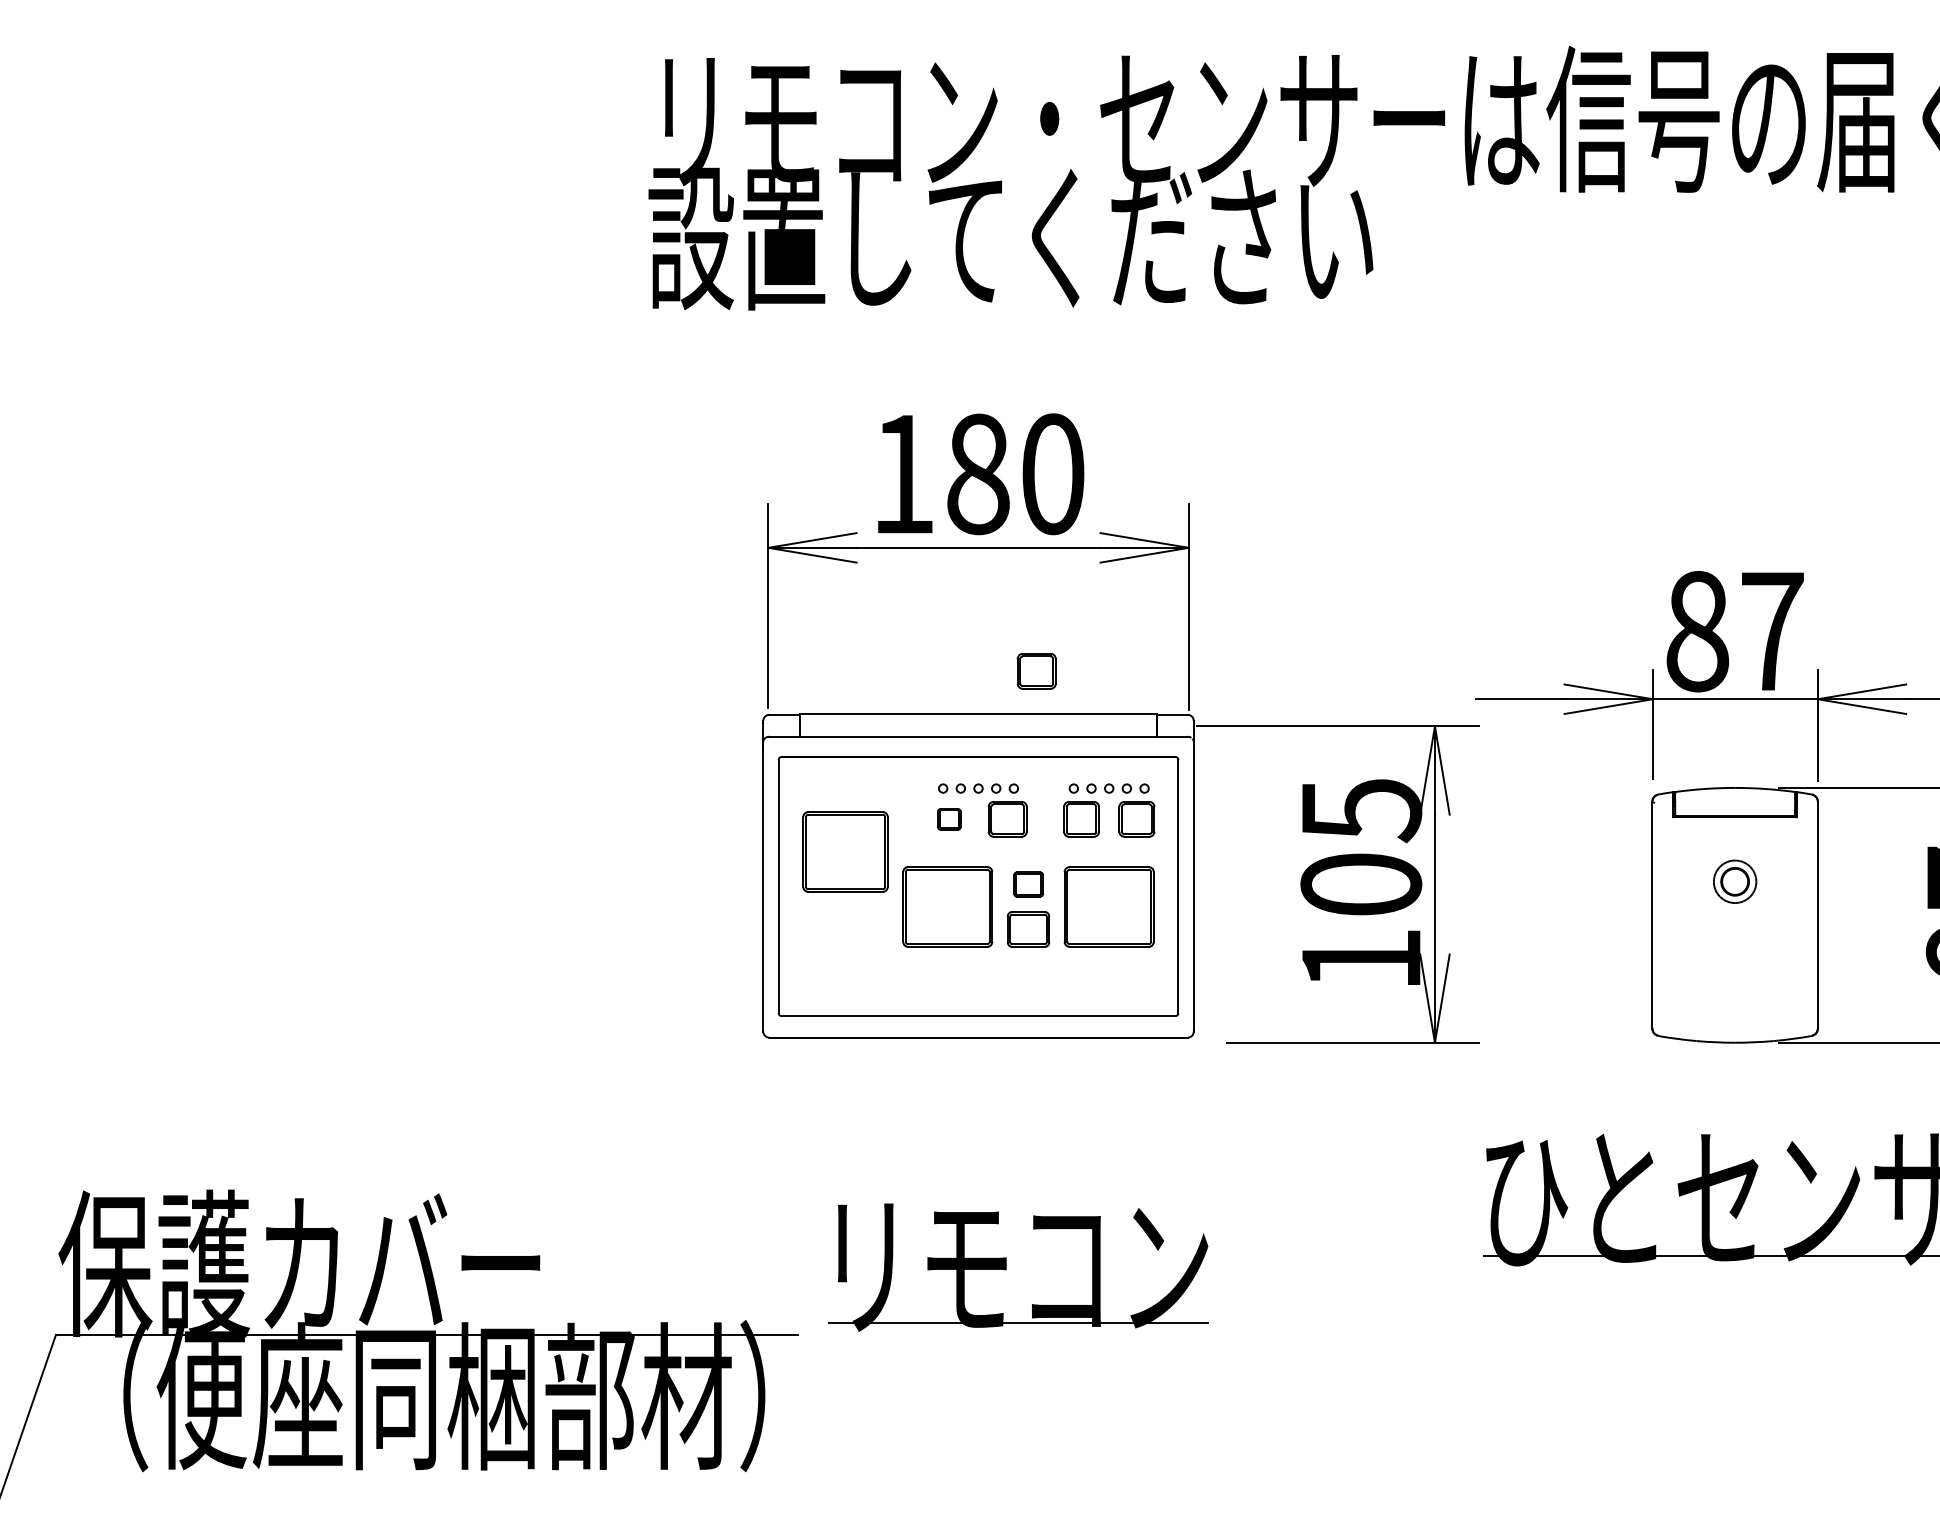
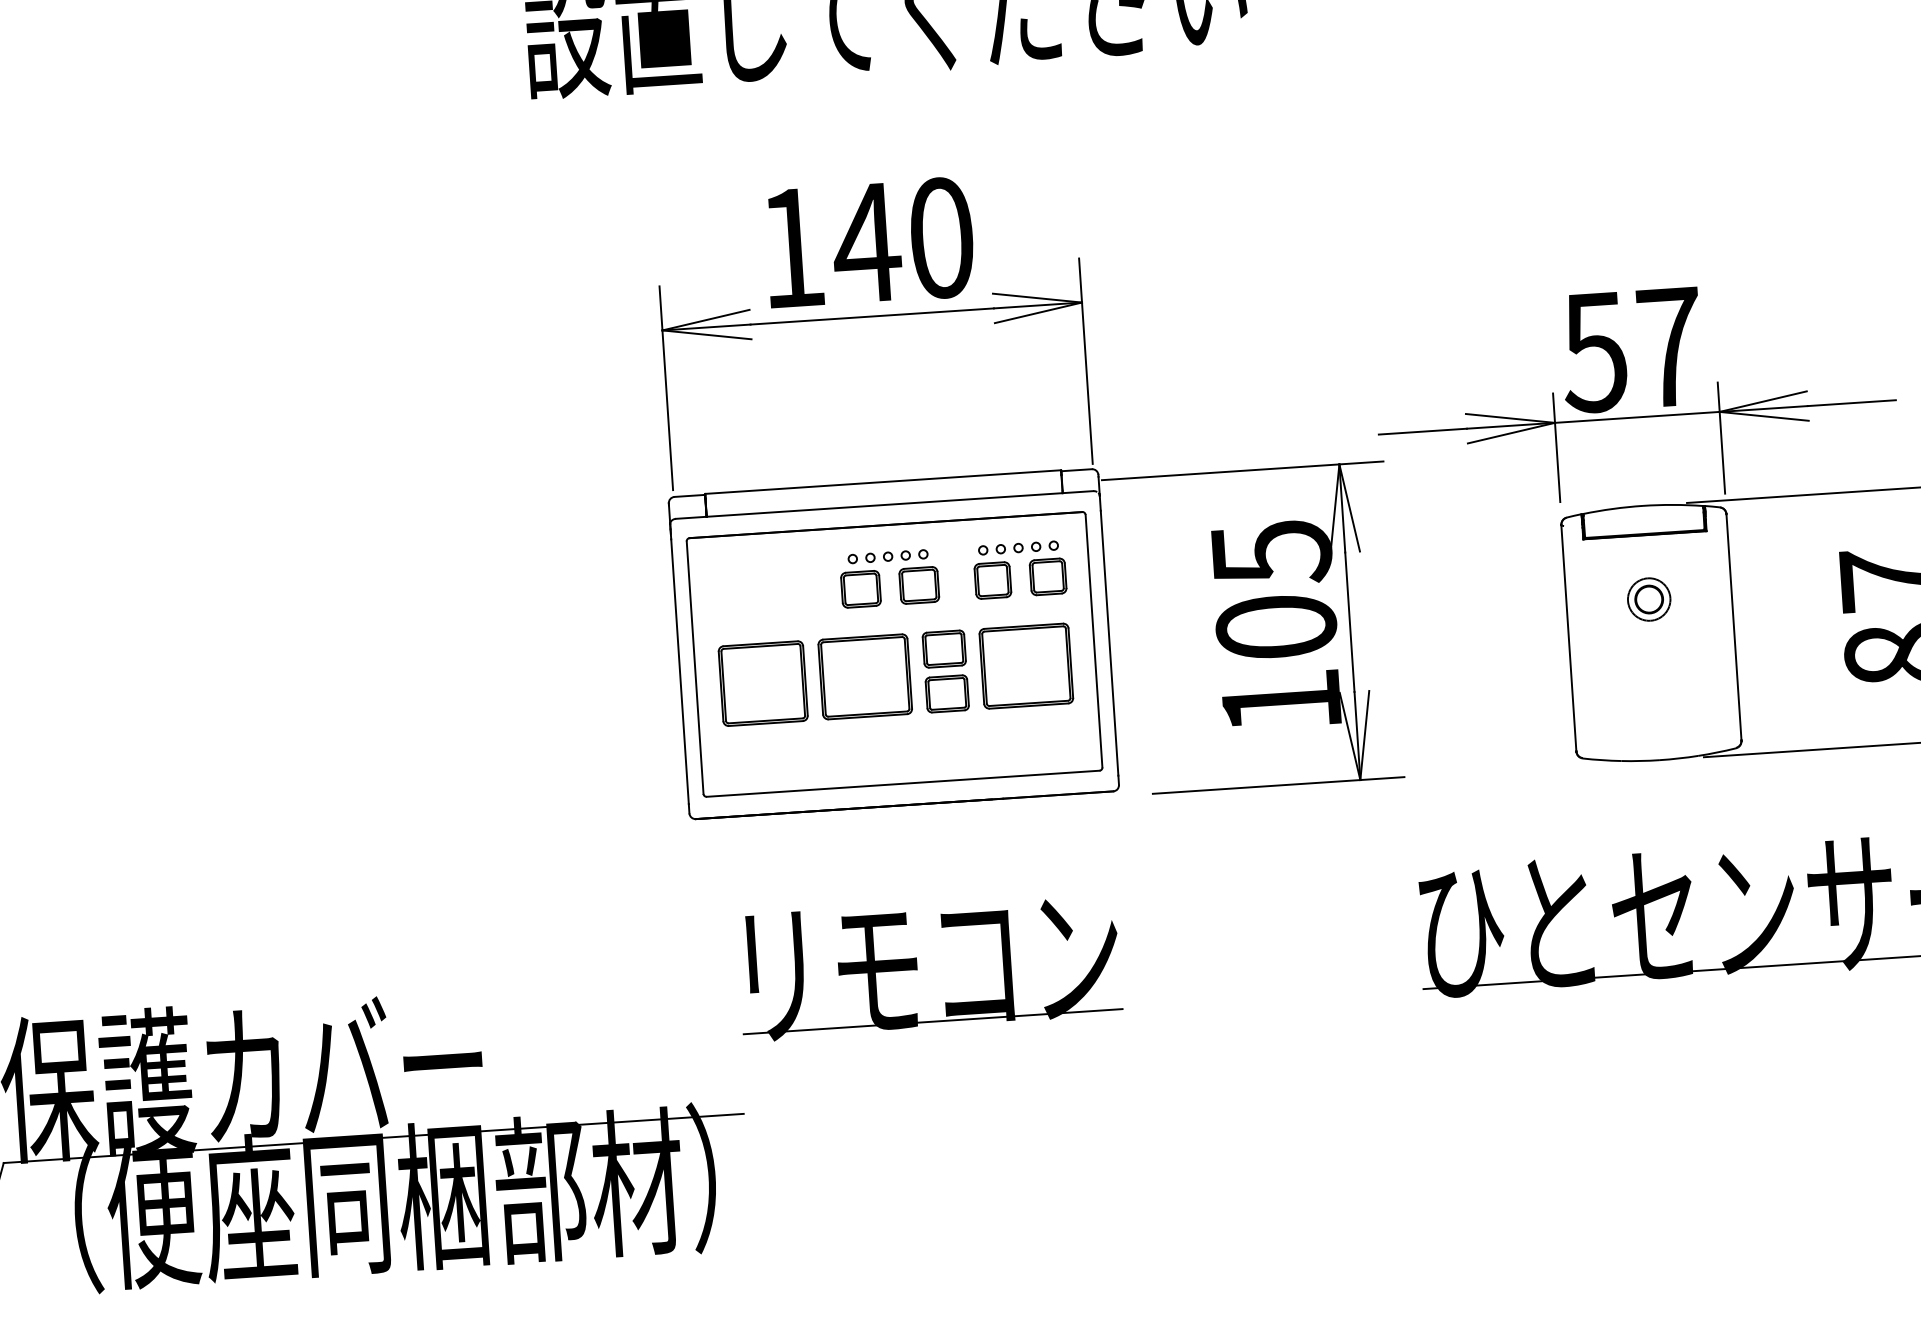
text: (977, 474) -> (866, 243), 180 -> 140
text: (1696, 631) -> (1594, 352), 87 -> 57
part: (1036, 671) -> (938, 436), removed
part: (949, 819) -> (861, 589), size x1.67
part: (845, 851) -> (763, 683), moved
part: (1028, 884) -> (944, 649), size x1.43
part: (1006, 1267) -> (917, 967), moved

